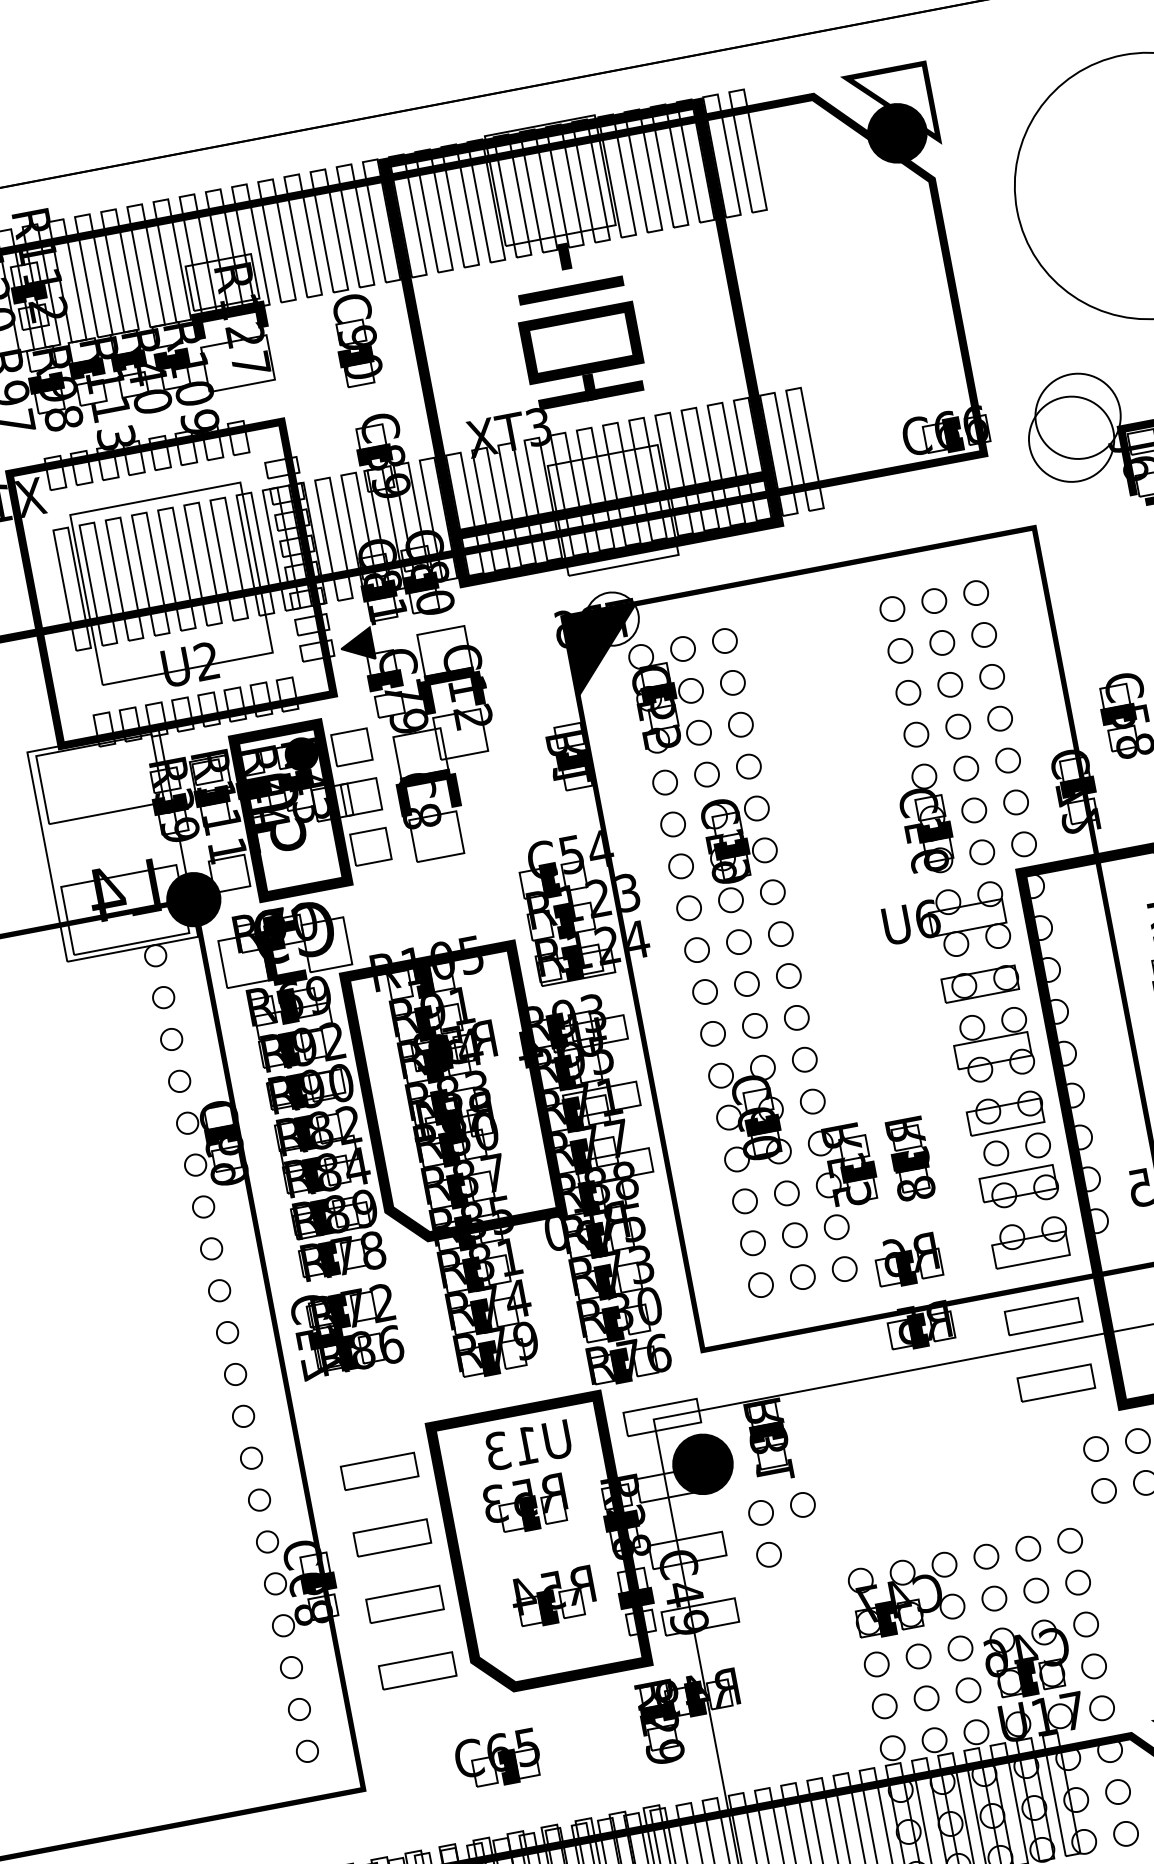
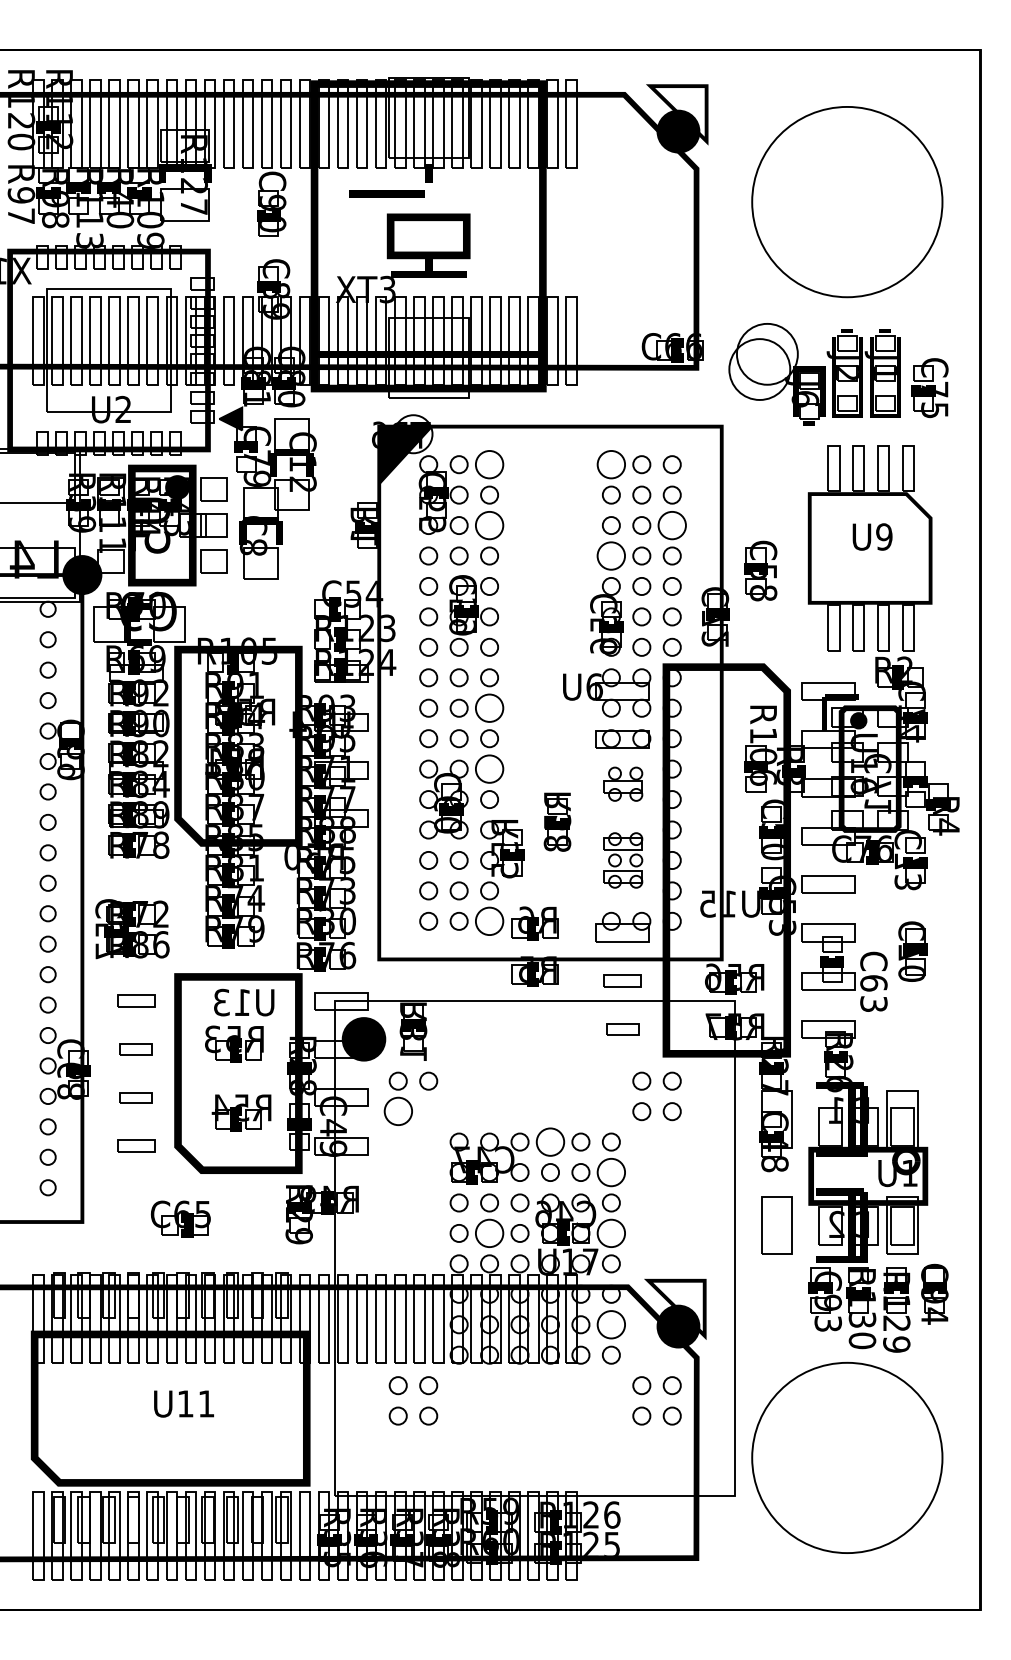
line: (570, 289) -> (386, 193), moved
circle: (891, 609) -> (610, 464), size x1.6
circle: (724, 640) -> (489, 464), size x1.6
circle: (991, 676) -> (671, 525), size x1.6
circle: (740, 724) -> (489, 525), size x1.6
circle: (916, 733) -> (611, 555), size x1.6
circle: (788, 975) -> (489, 707), size x1.6
part: (992, 1044) -> (623, 783), size x0.7
circle: (804, 1058) -> (489, 768), size x1.6
part: (1012, 1150) -> (623, 860), size x0.7
part: (910, 1158) -> (557, 821), moved
circle: (844, 1267) -> (489, 920), size x1.6
part: (1043, 1316) -> (622, 981), size x0.7
part: (347, 1331) -> (132, 929), moved
part: (1055, 1382) -> (622, 1029), size x0.6
part: (380, 1471) -> (136, 1001), size x0.7
part: (392, 1538) -> (136, 1049), size x0.6
circle: (767, 1554) -> (397, 1111), size x1.6
circle: (986, 1555) -> (550, 1141), size x1.6
circle: (1076, 1582) -> (610, 1172), size x1.6
part: (405, 1604) -> (136, 1097), size x0.6
circle: (1092, 1665) -> (610, 1232), size x1.6
part: (418, 1671) -> (136, 1146), size x0.7
circle: (926, 1697) -> (489, 1232), size x1.6
circle: (1116, 1791) -> (610, 1324), size x1.6

